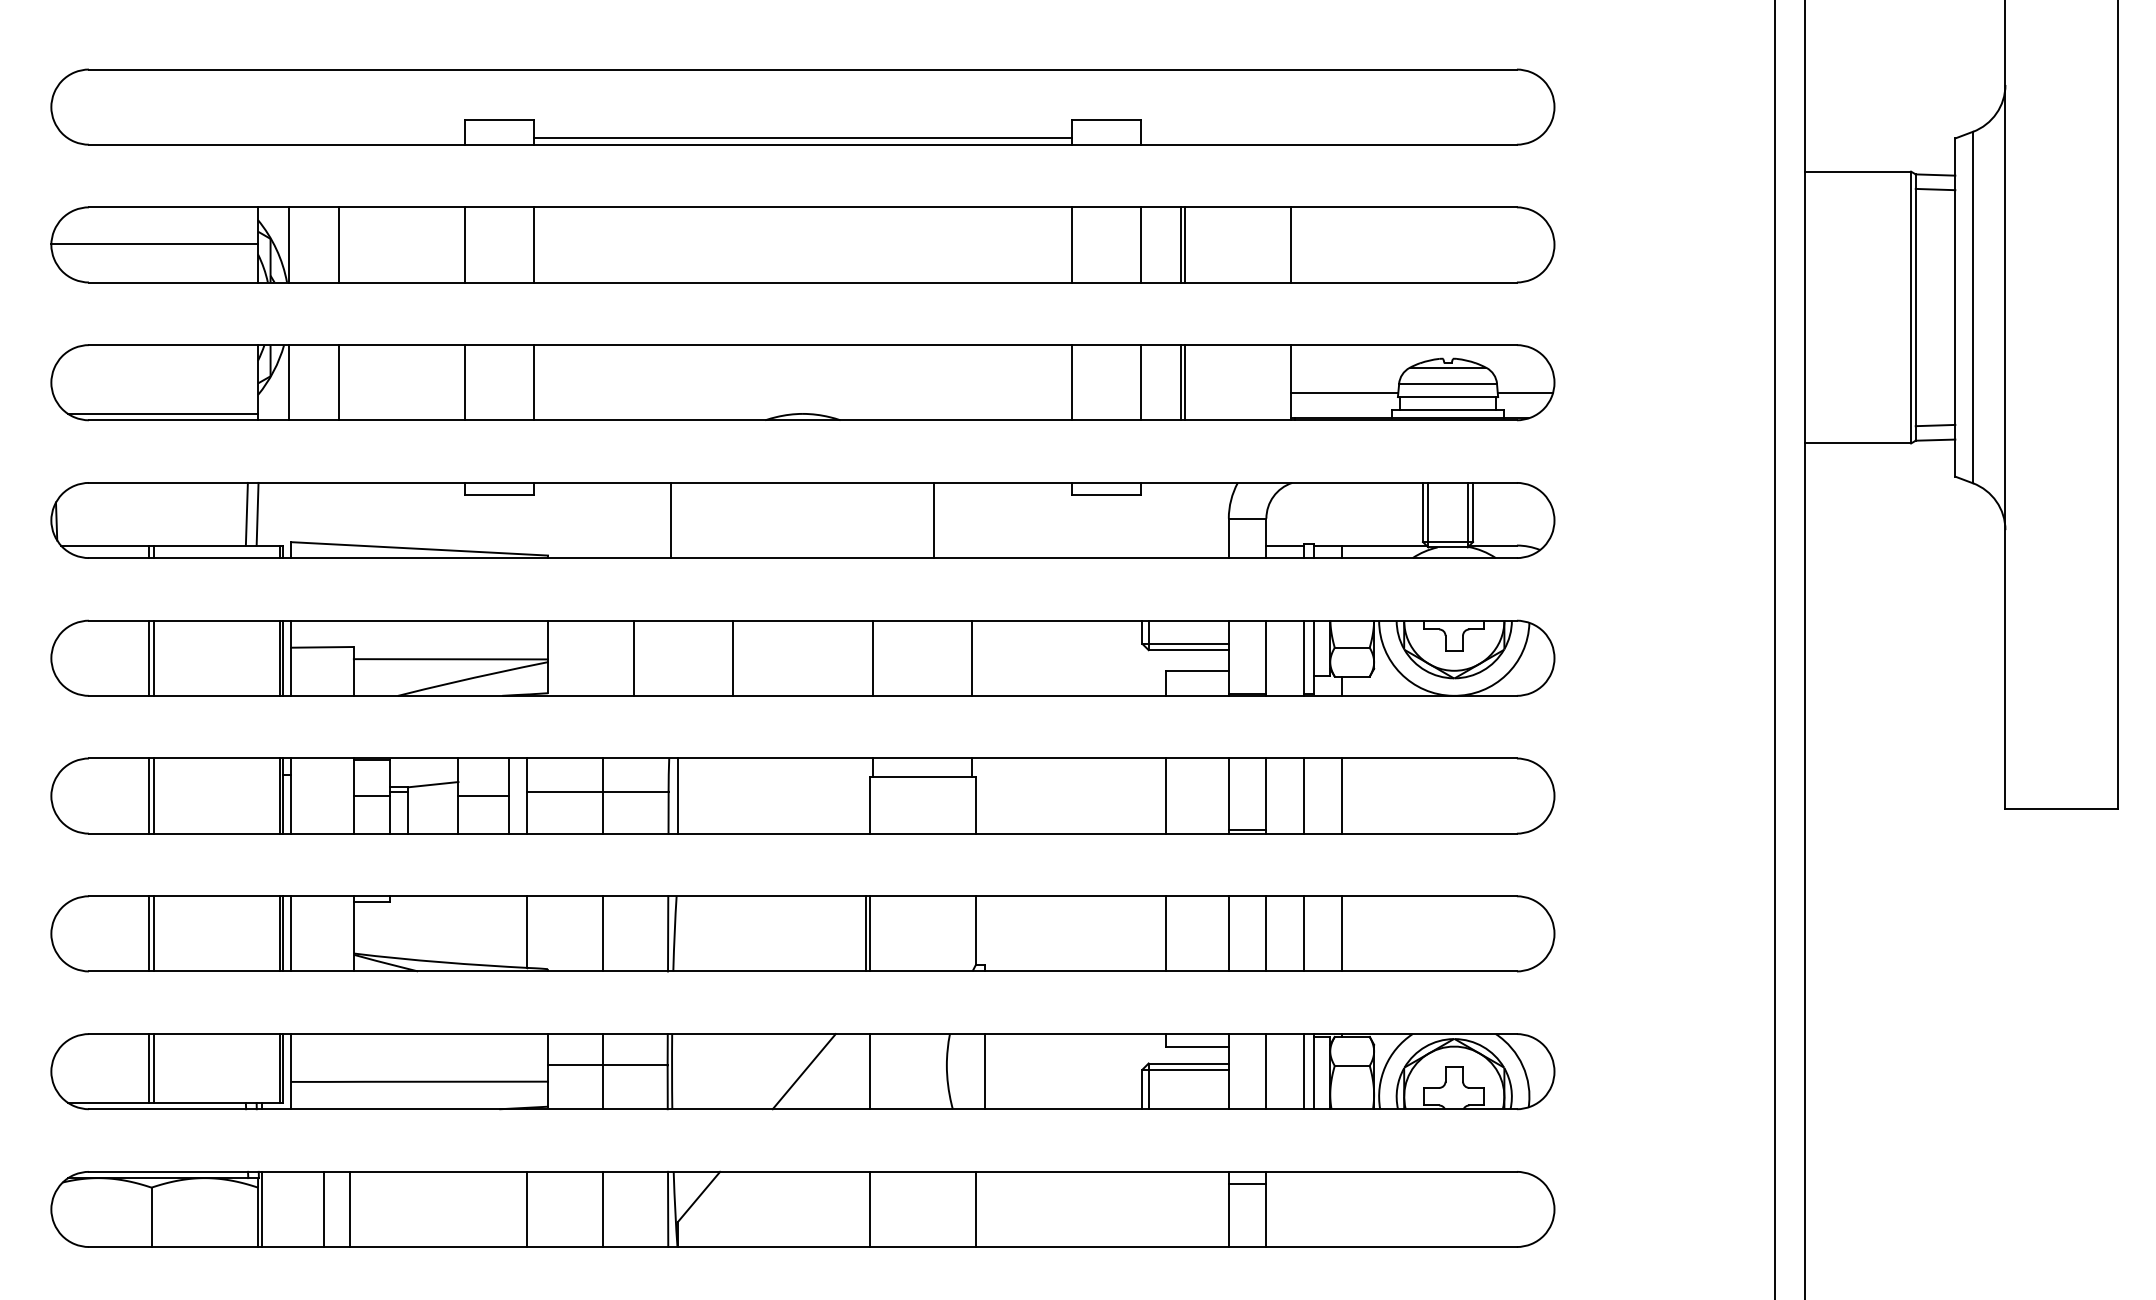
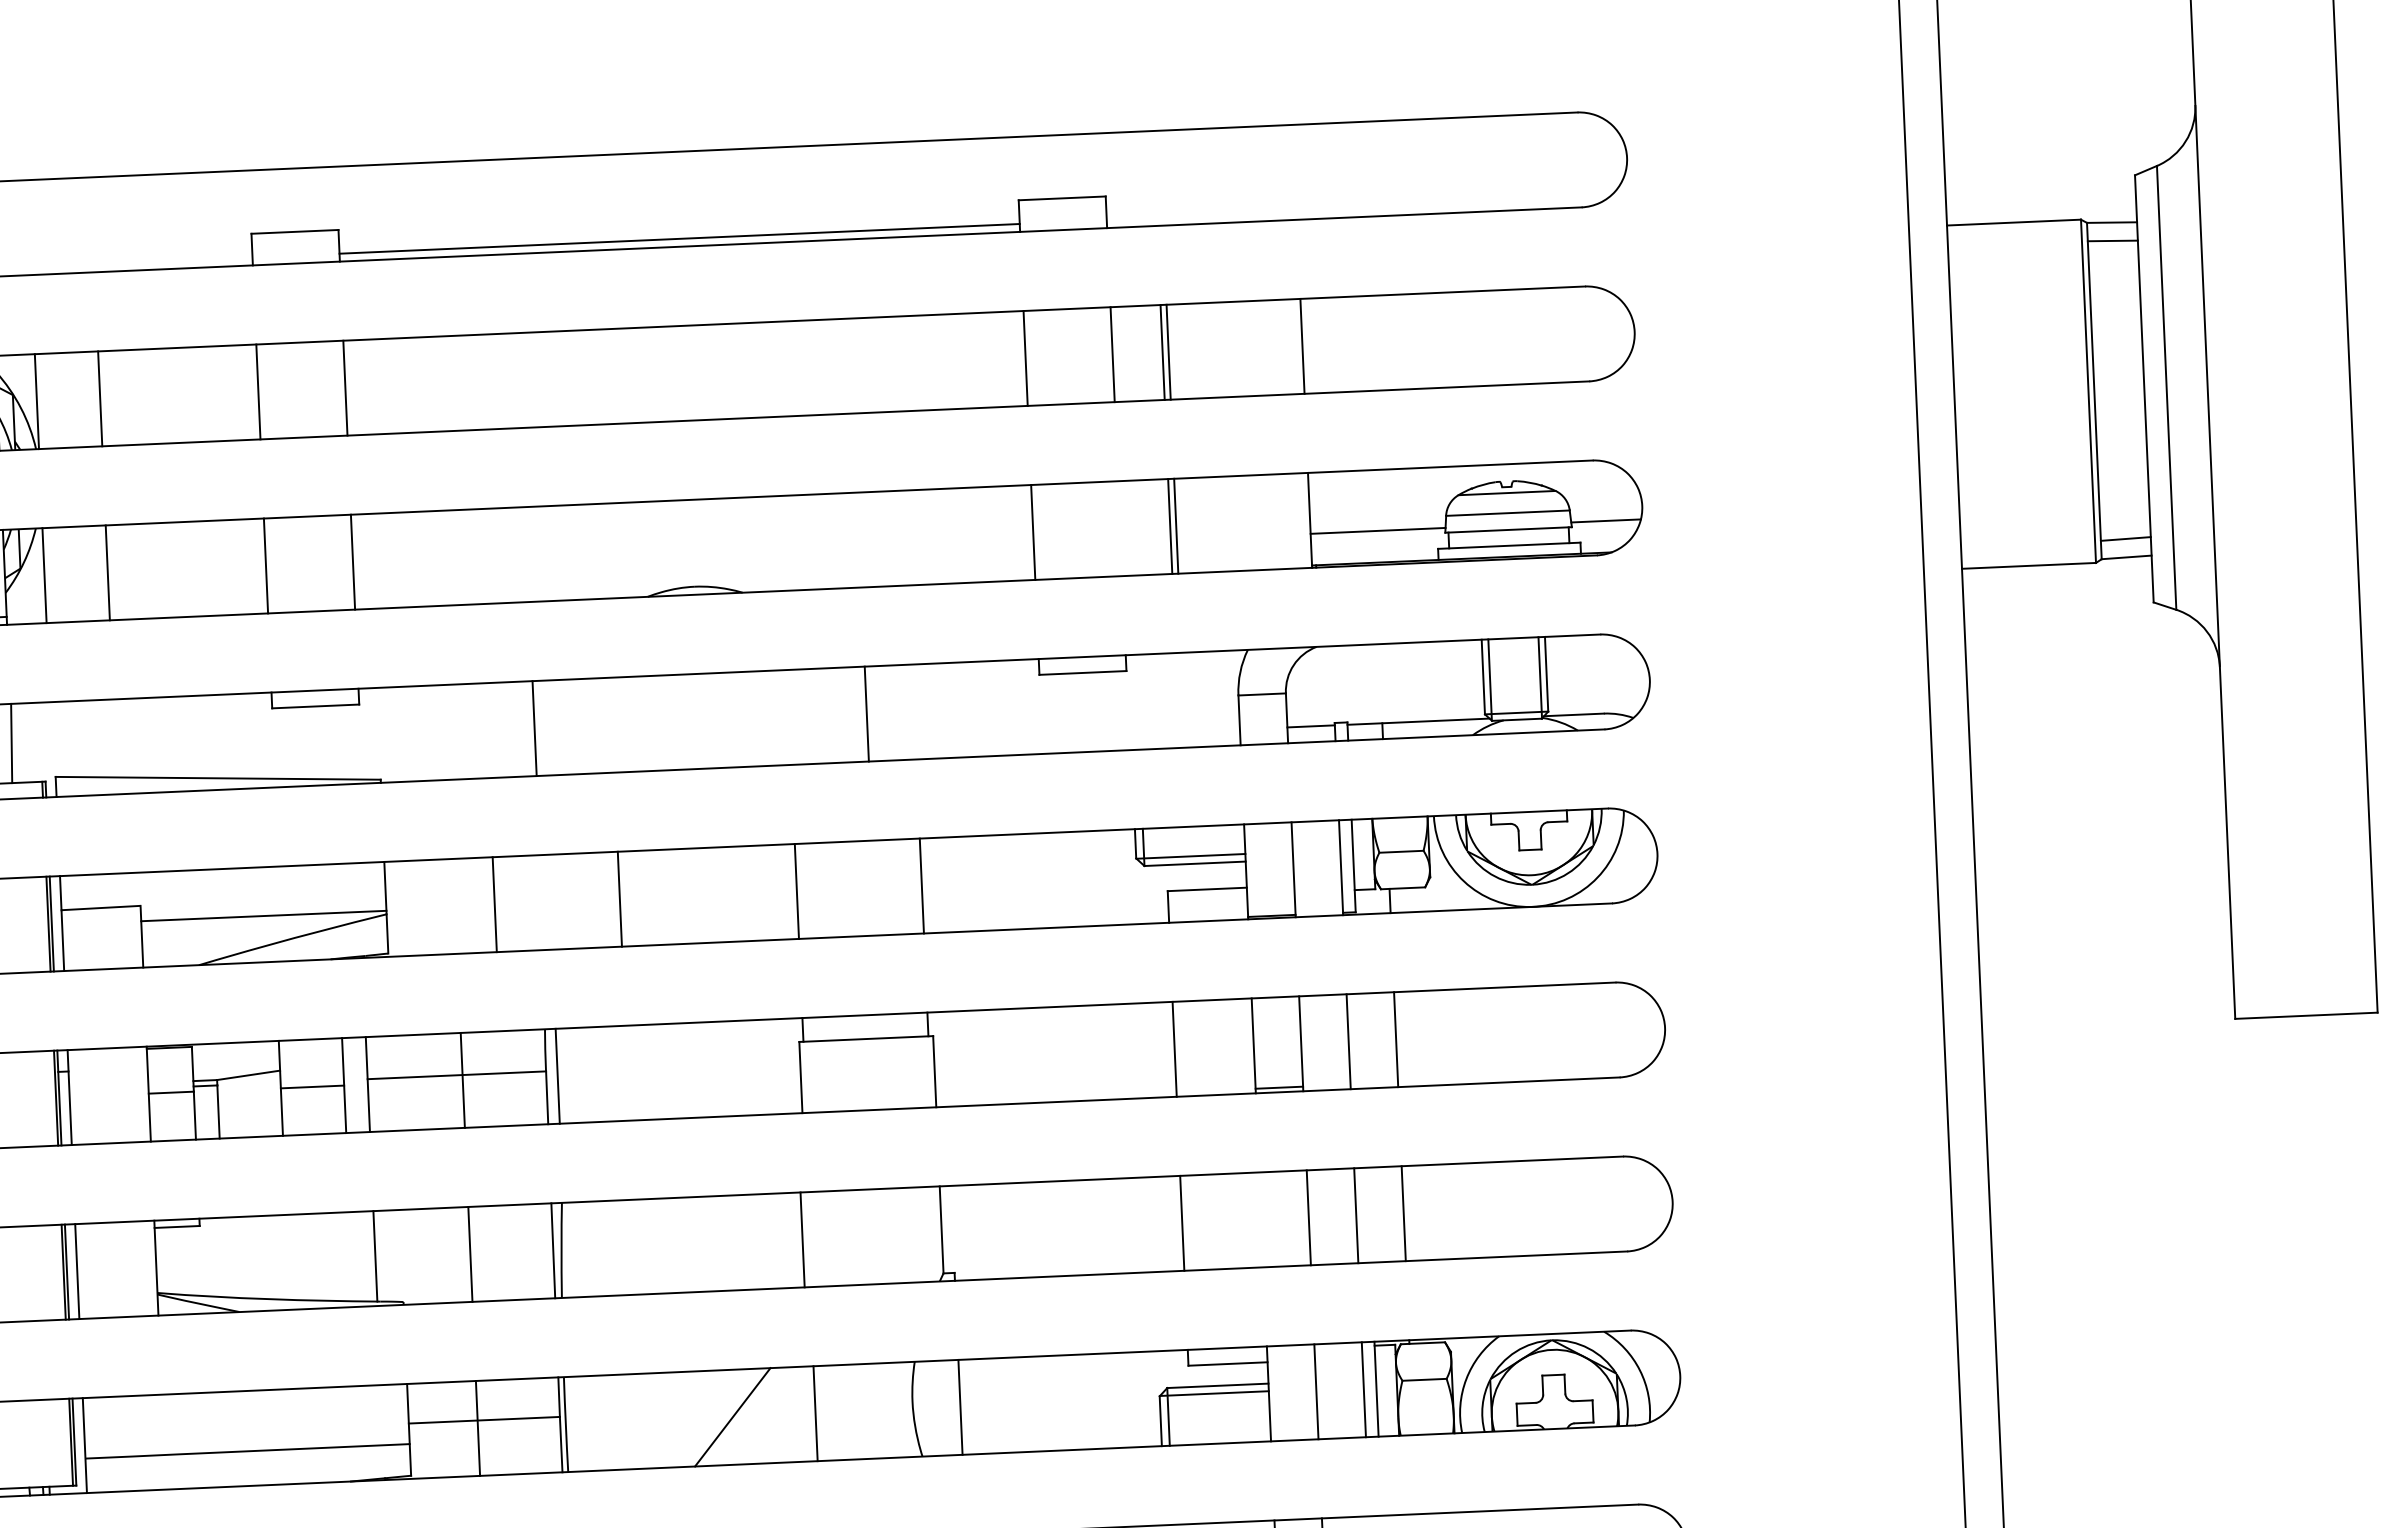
line: (1141, 382) -> (1120, 528), removed
line: (869, 933) -> (807, 1239), removed
line: (1228, 933) -> (1260, 1219), removed

